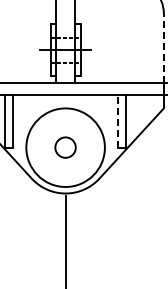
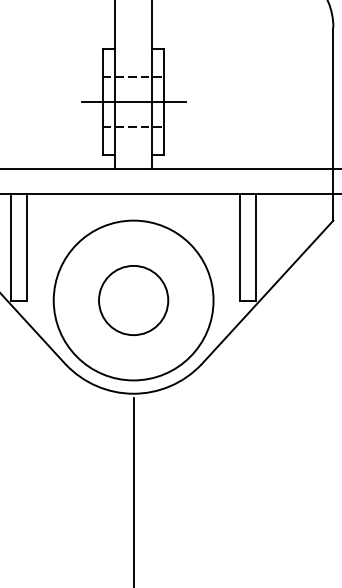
line: (163, 48) -> (332, 98), dashed -> solid
line: (118, 121) -> (241, 247), dashed -> solid
circle: (65, 147) -> (133, 300), size x1.67

